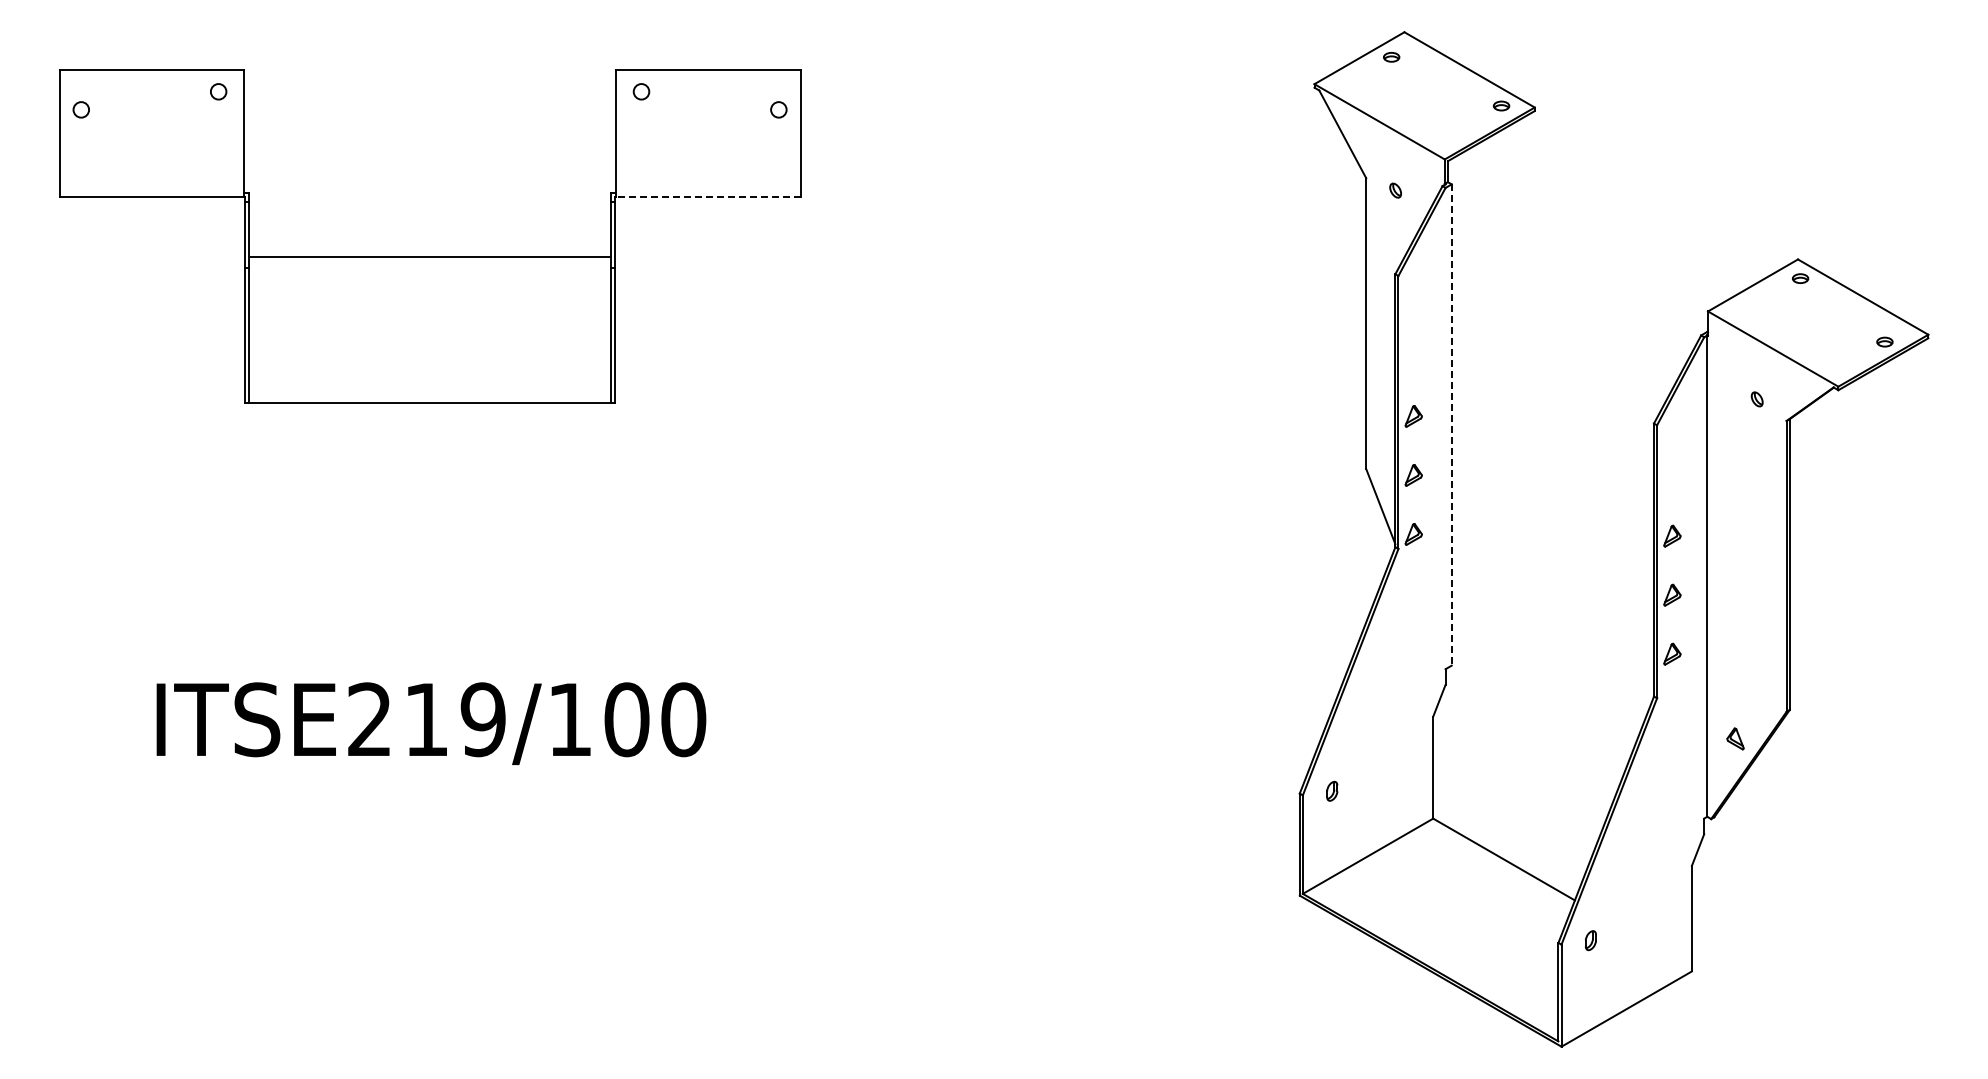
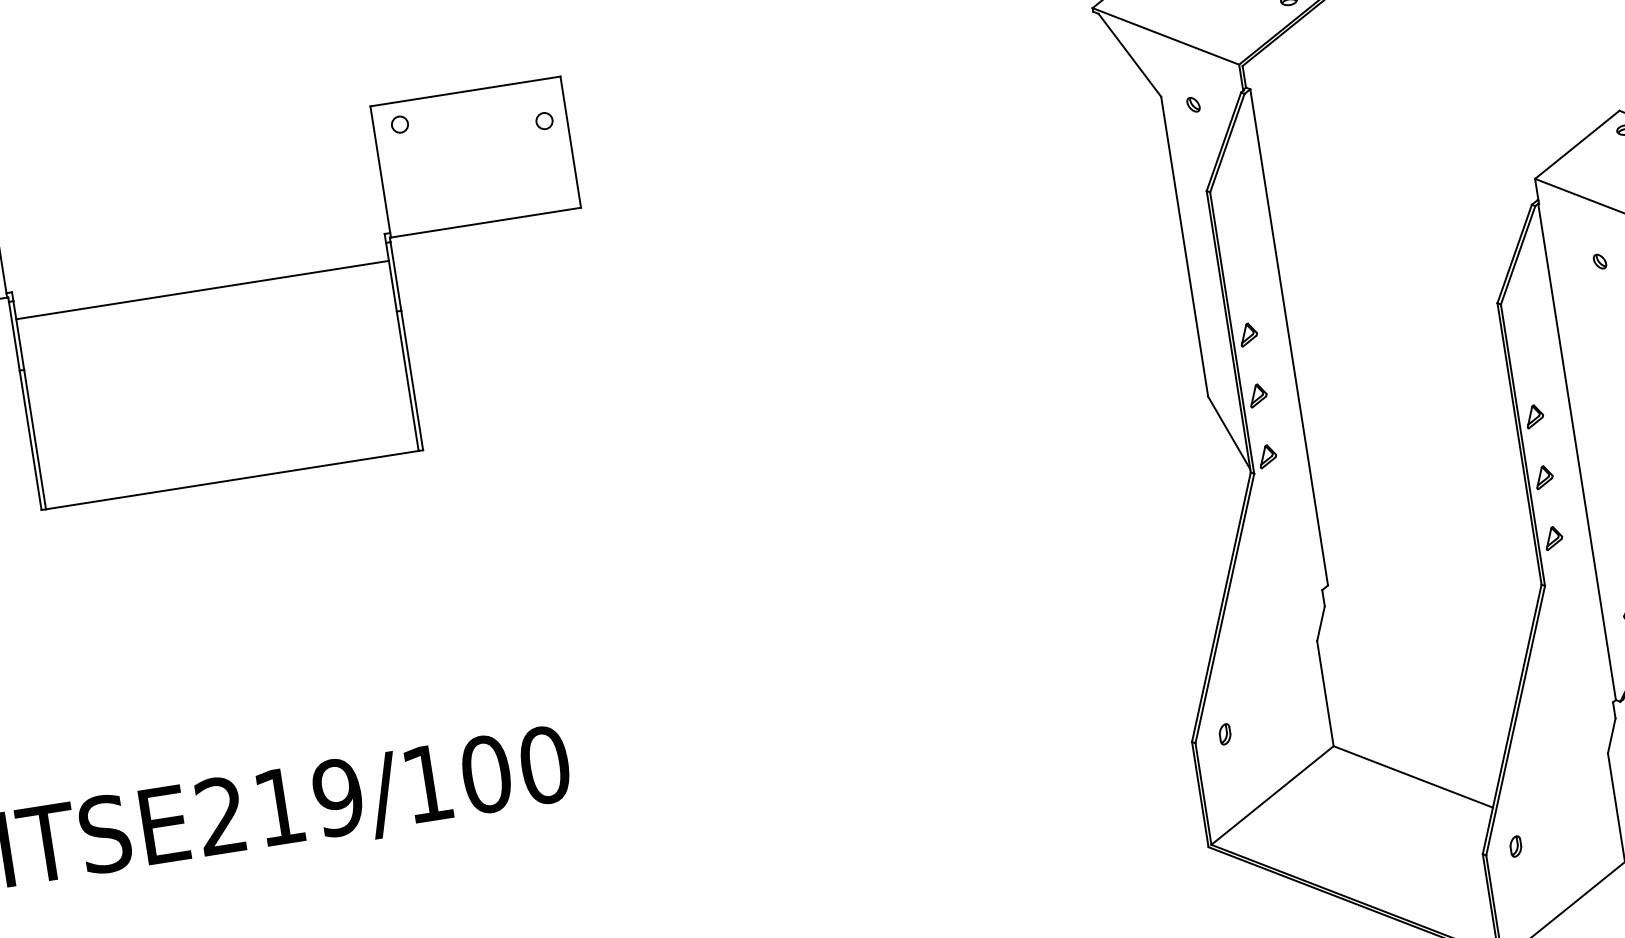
line: (707, 197) -> (485, 222), dashed -> solid
line: (429, 257) -> (202, 290), moved
line: (1451, 425) -> (1289, 337), dashed -> solid

